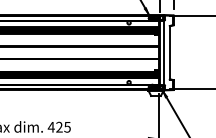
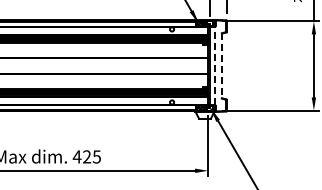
line: (163, 52) -> (214, 65), solid -> dashed
line: (169, 52) -> (221, 65), solid -> dashed

